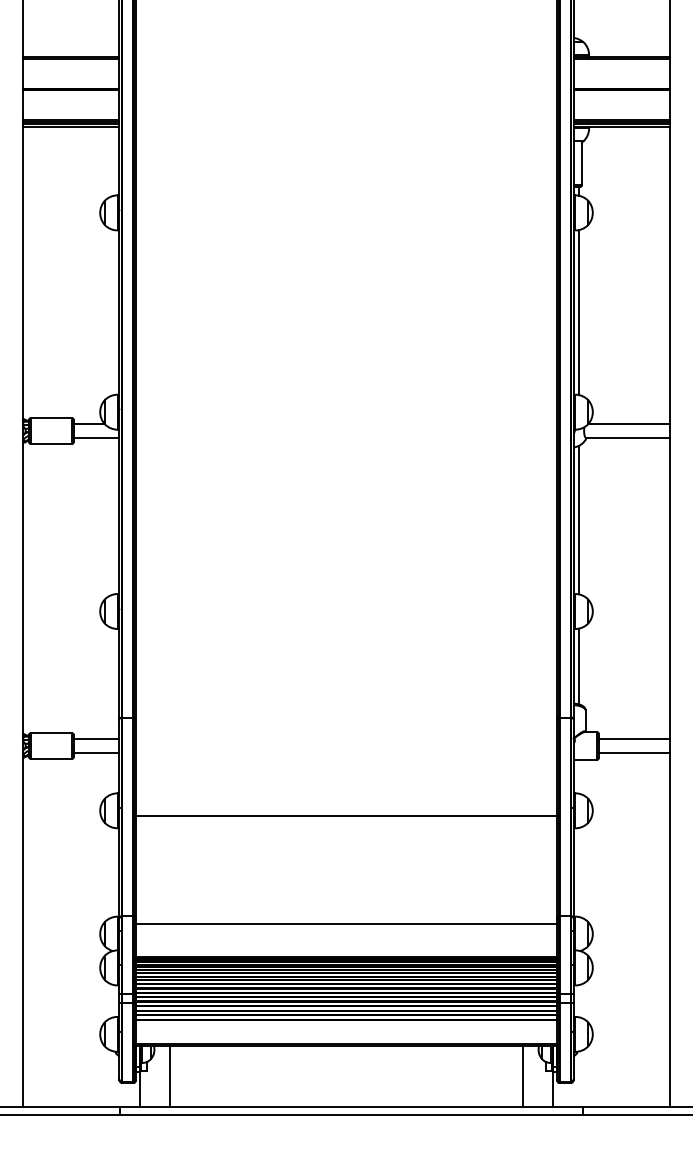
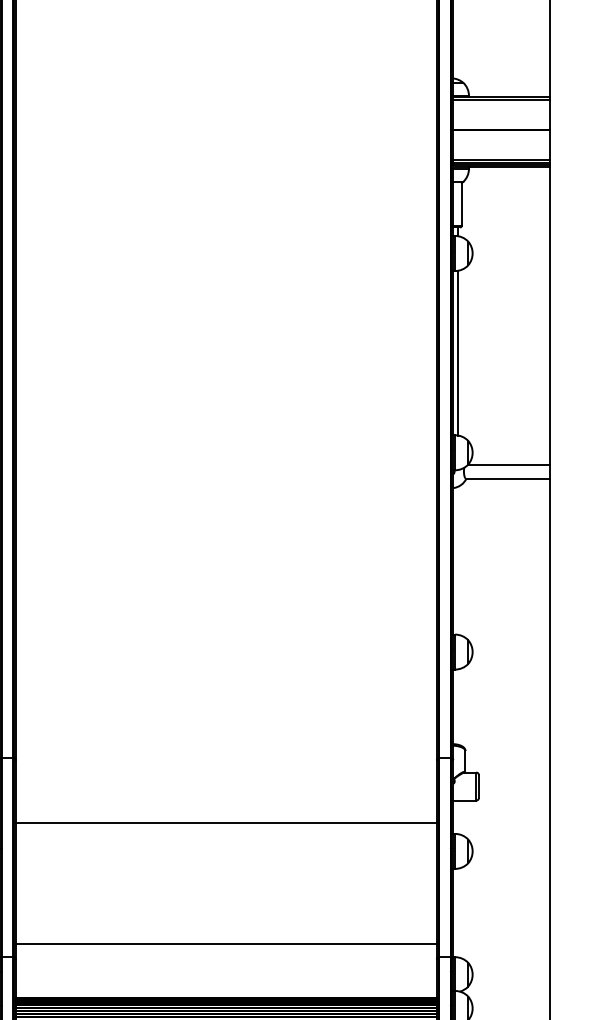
line: (578, 520) -> (458, 561), removed
line: (578, 666) -> (458, 707), removed
line: (634, 739) -> (514, 780), removed
line: (634, 753) -> (514, 794), removed
line: (346, 816) -> (226, 823), moved
line: (346, 924) -> (226, 944), moved

